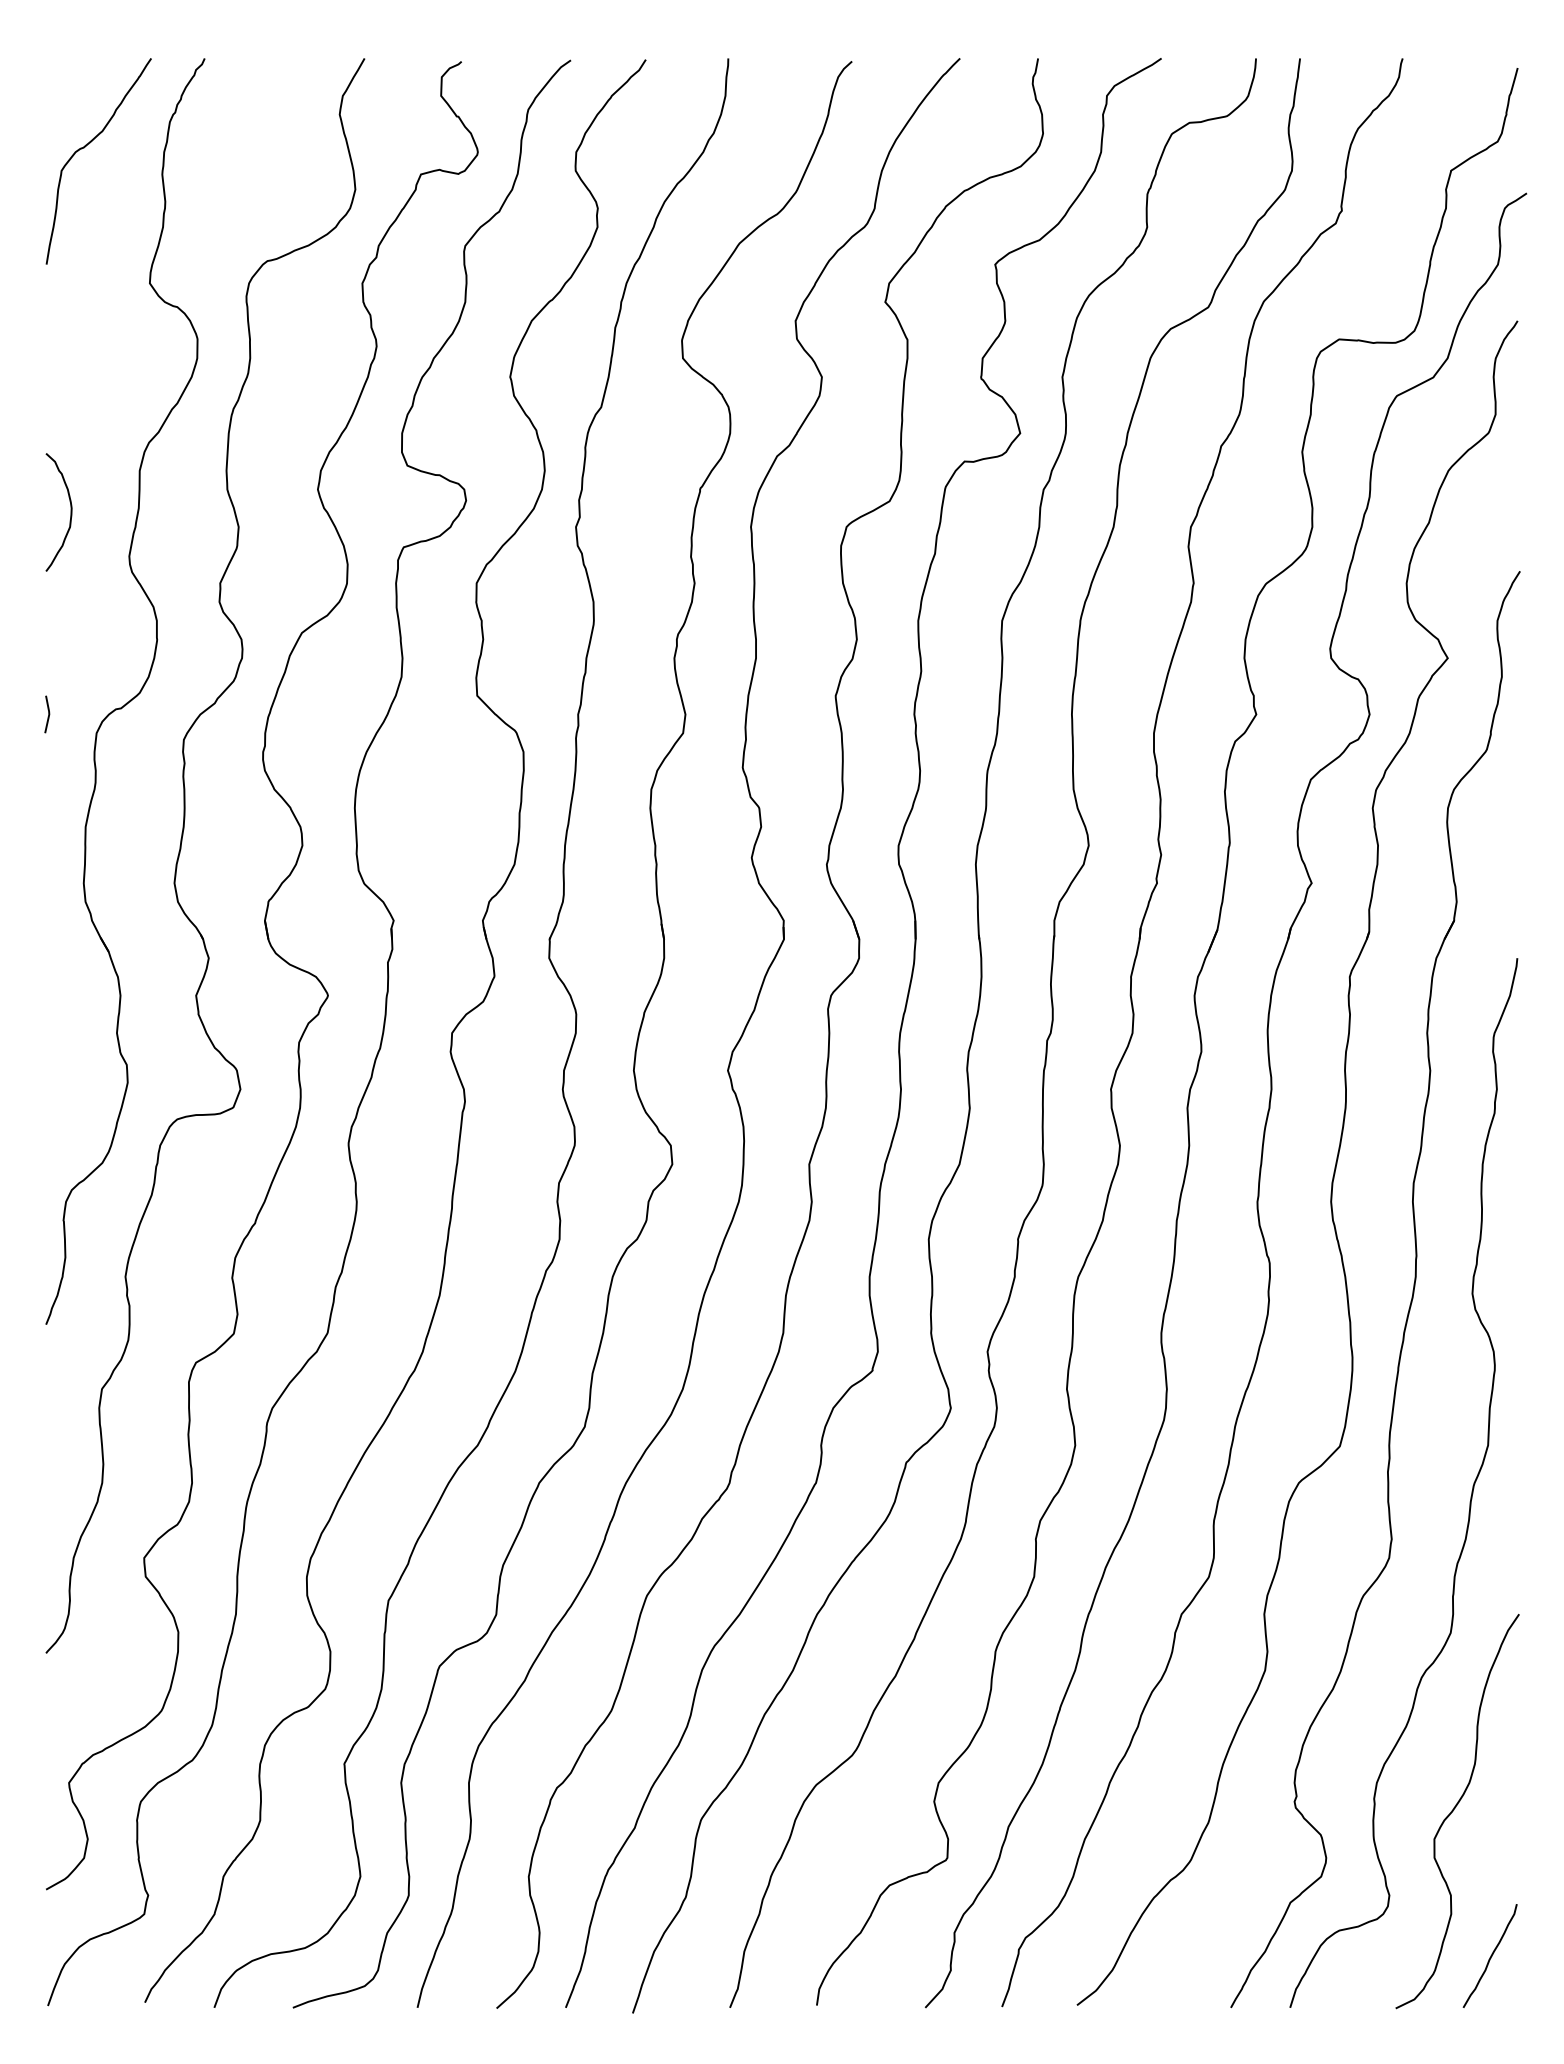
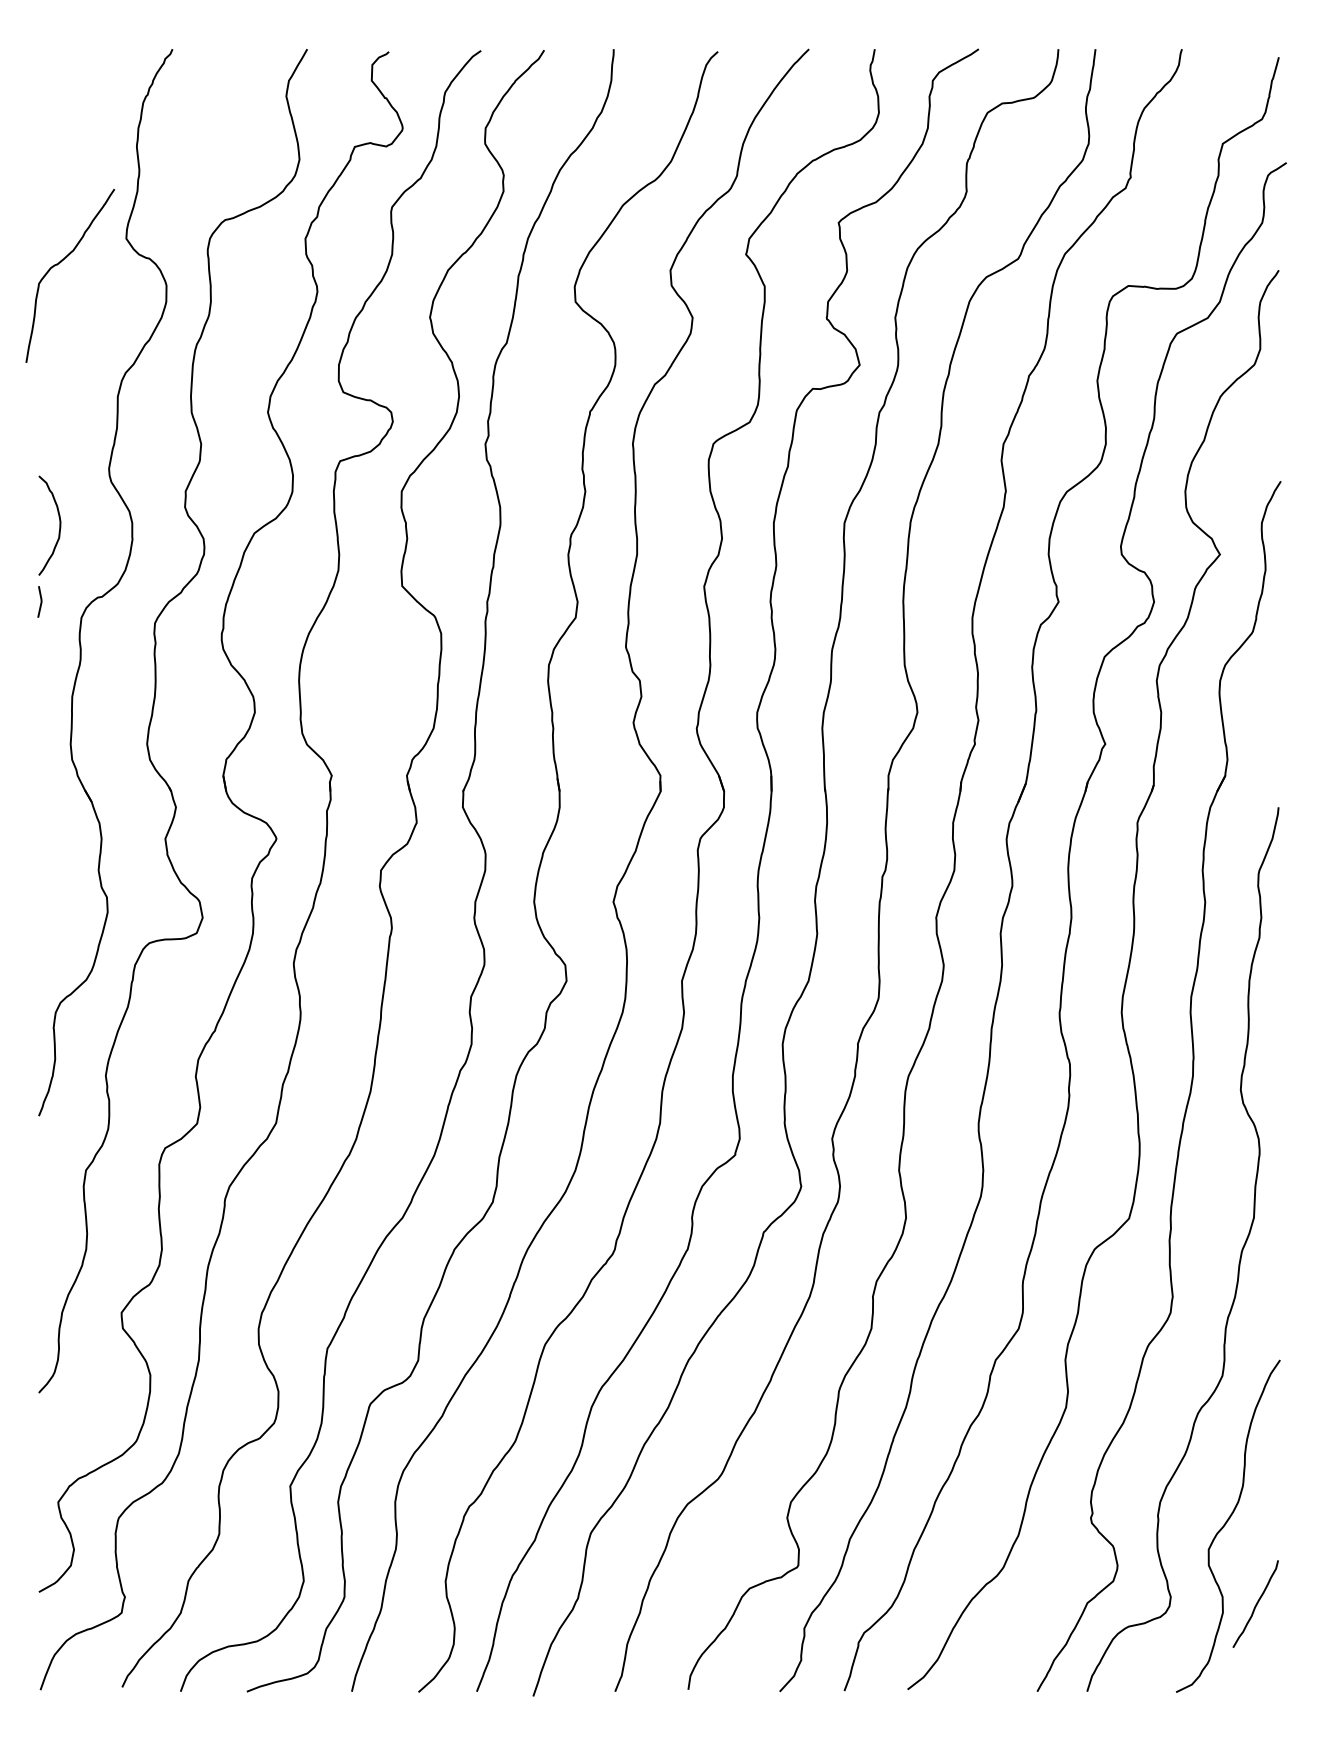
curve: (87, 146) -> (60, 263), moved
curve: (70, 512) -> (59, 525), moved
curve: (1491, 1955) -> (1256, 1603), moved

